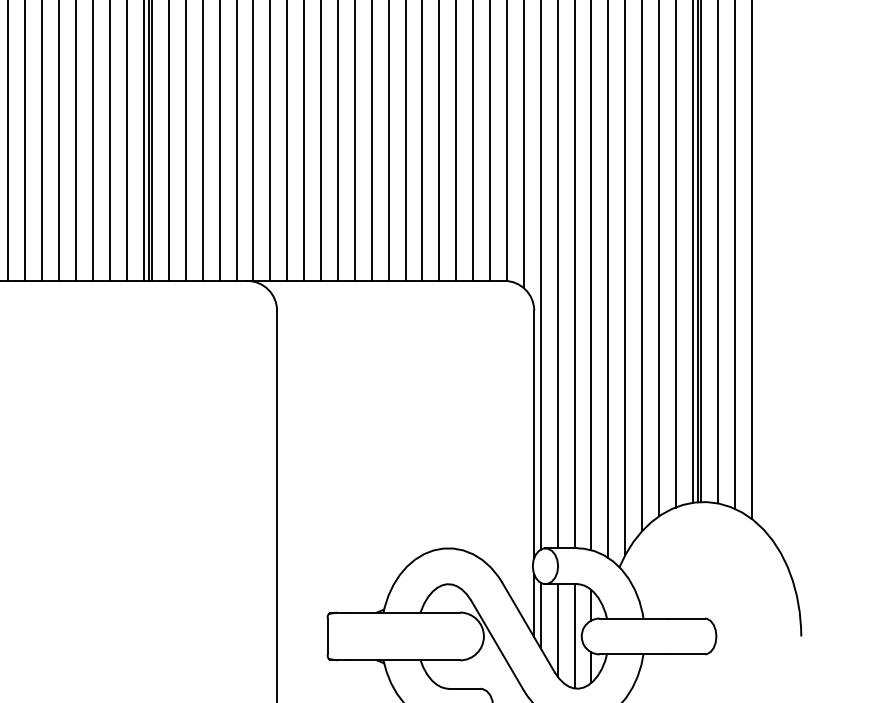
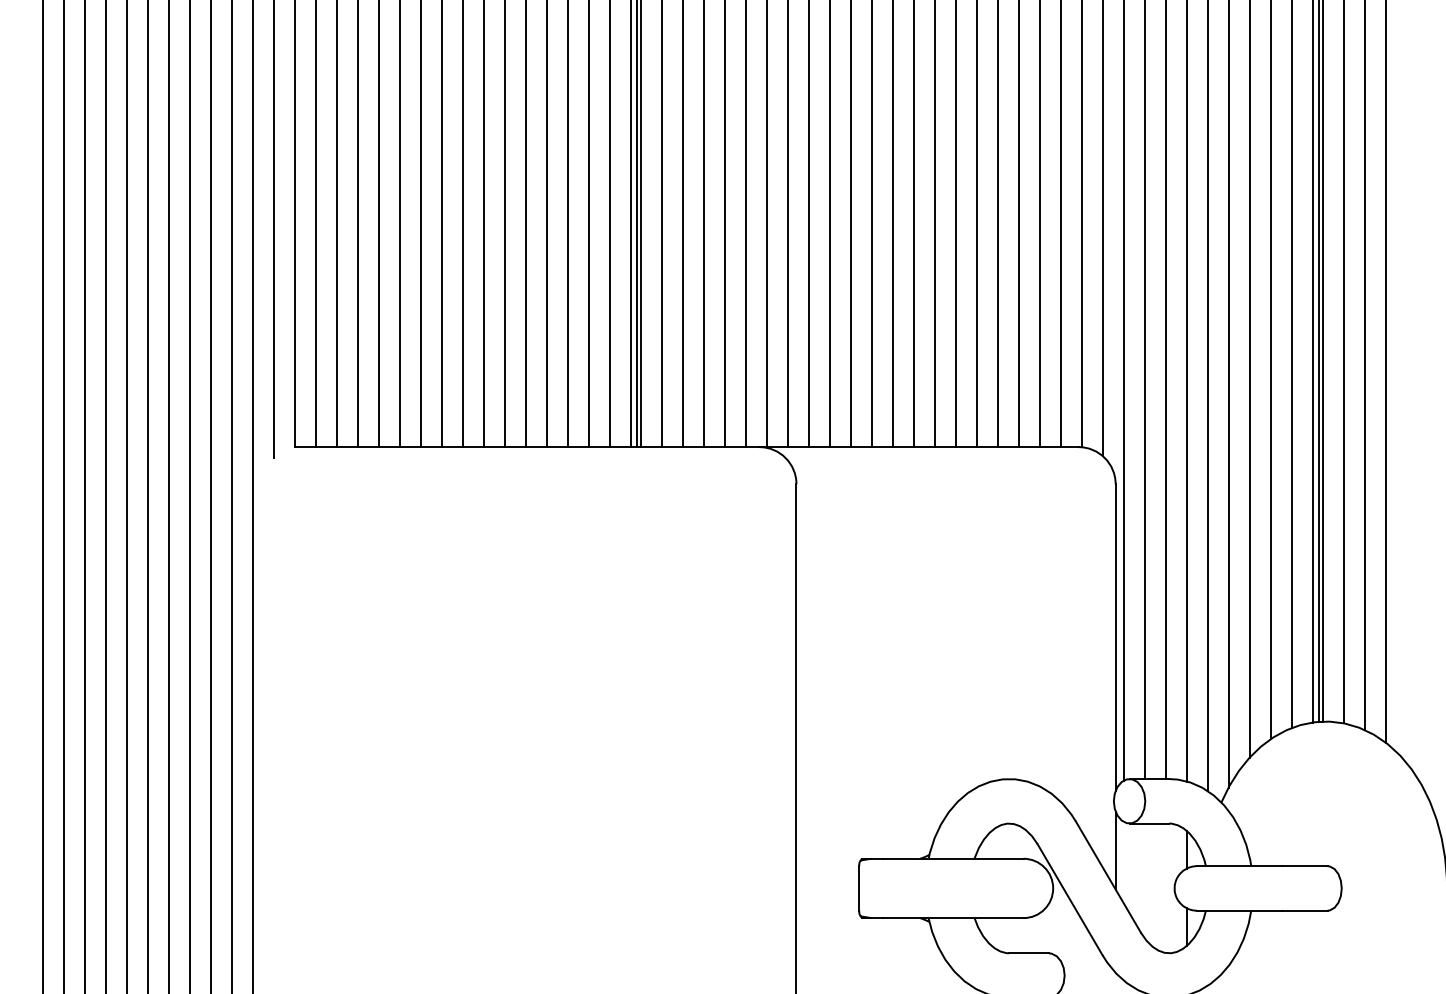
line: (540, 615) -> (1123, 862), removed
line: (557, 630) -> (1144, 880), removed
line: (574, 635) -> (1165, 887), removed

